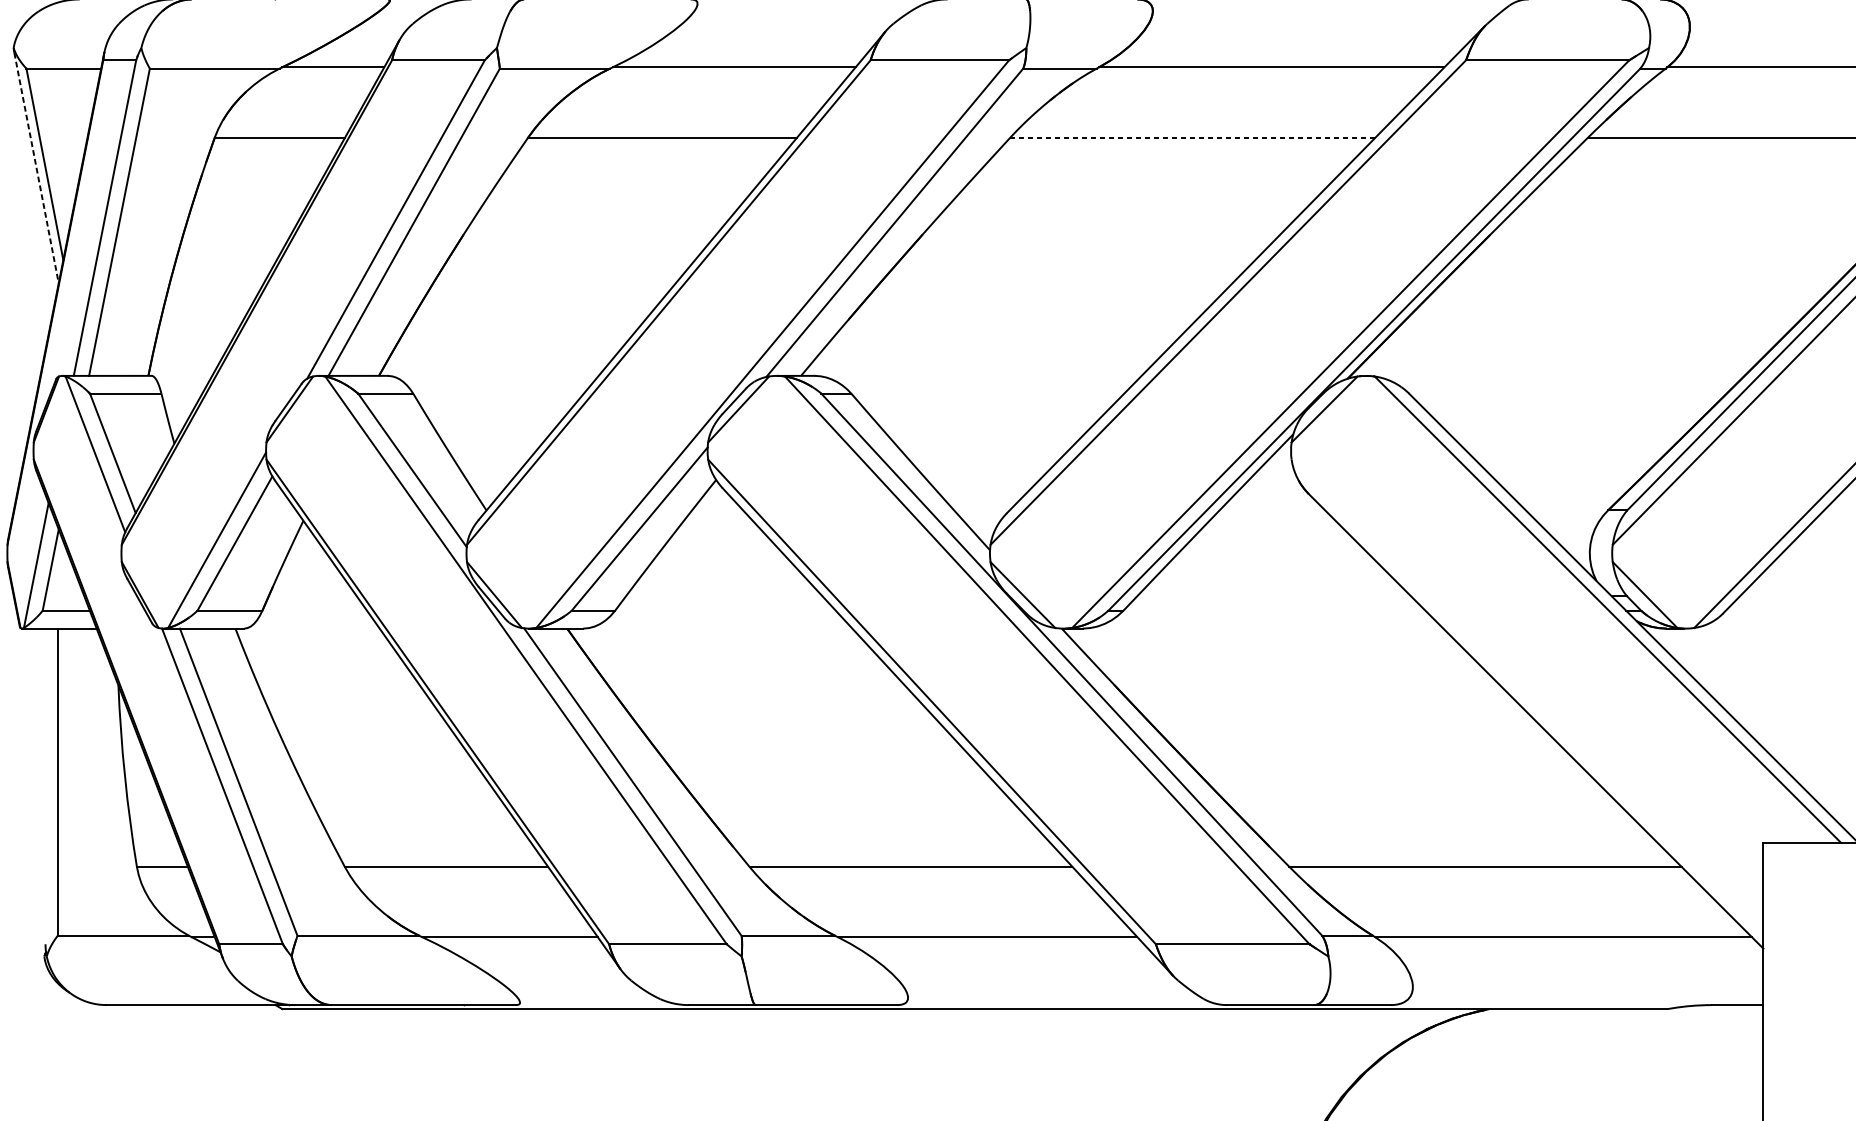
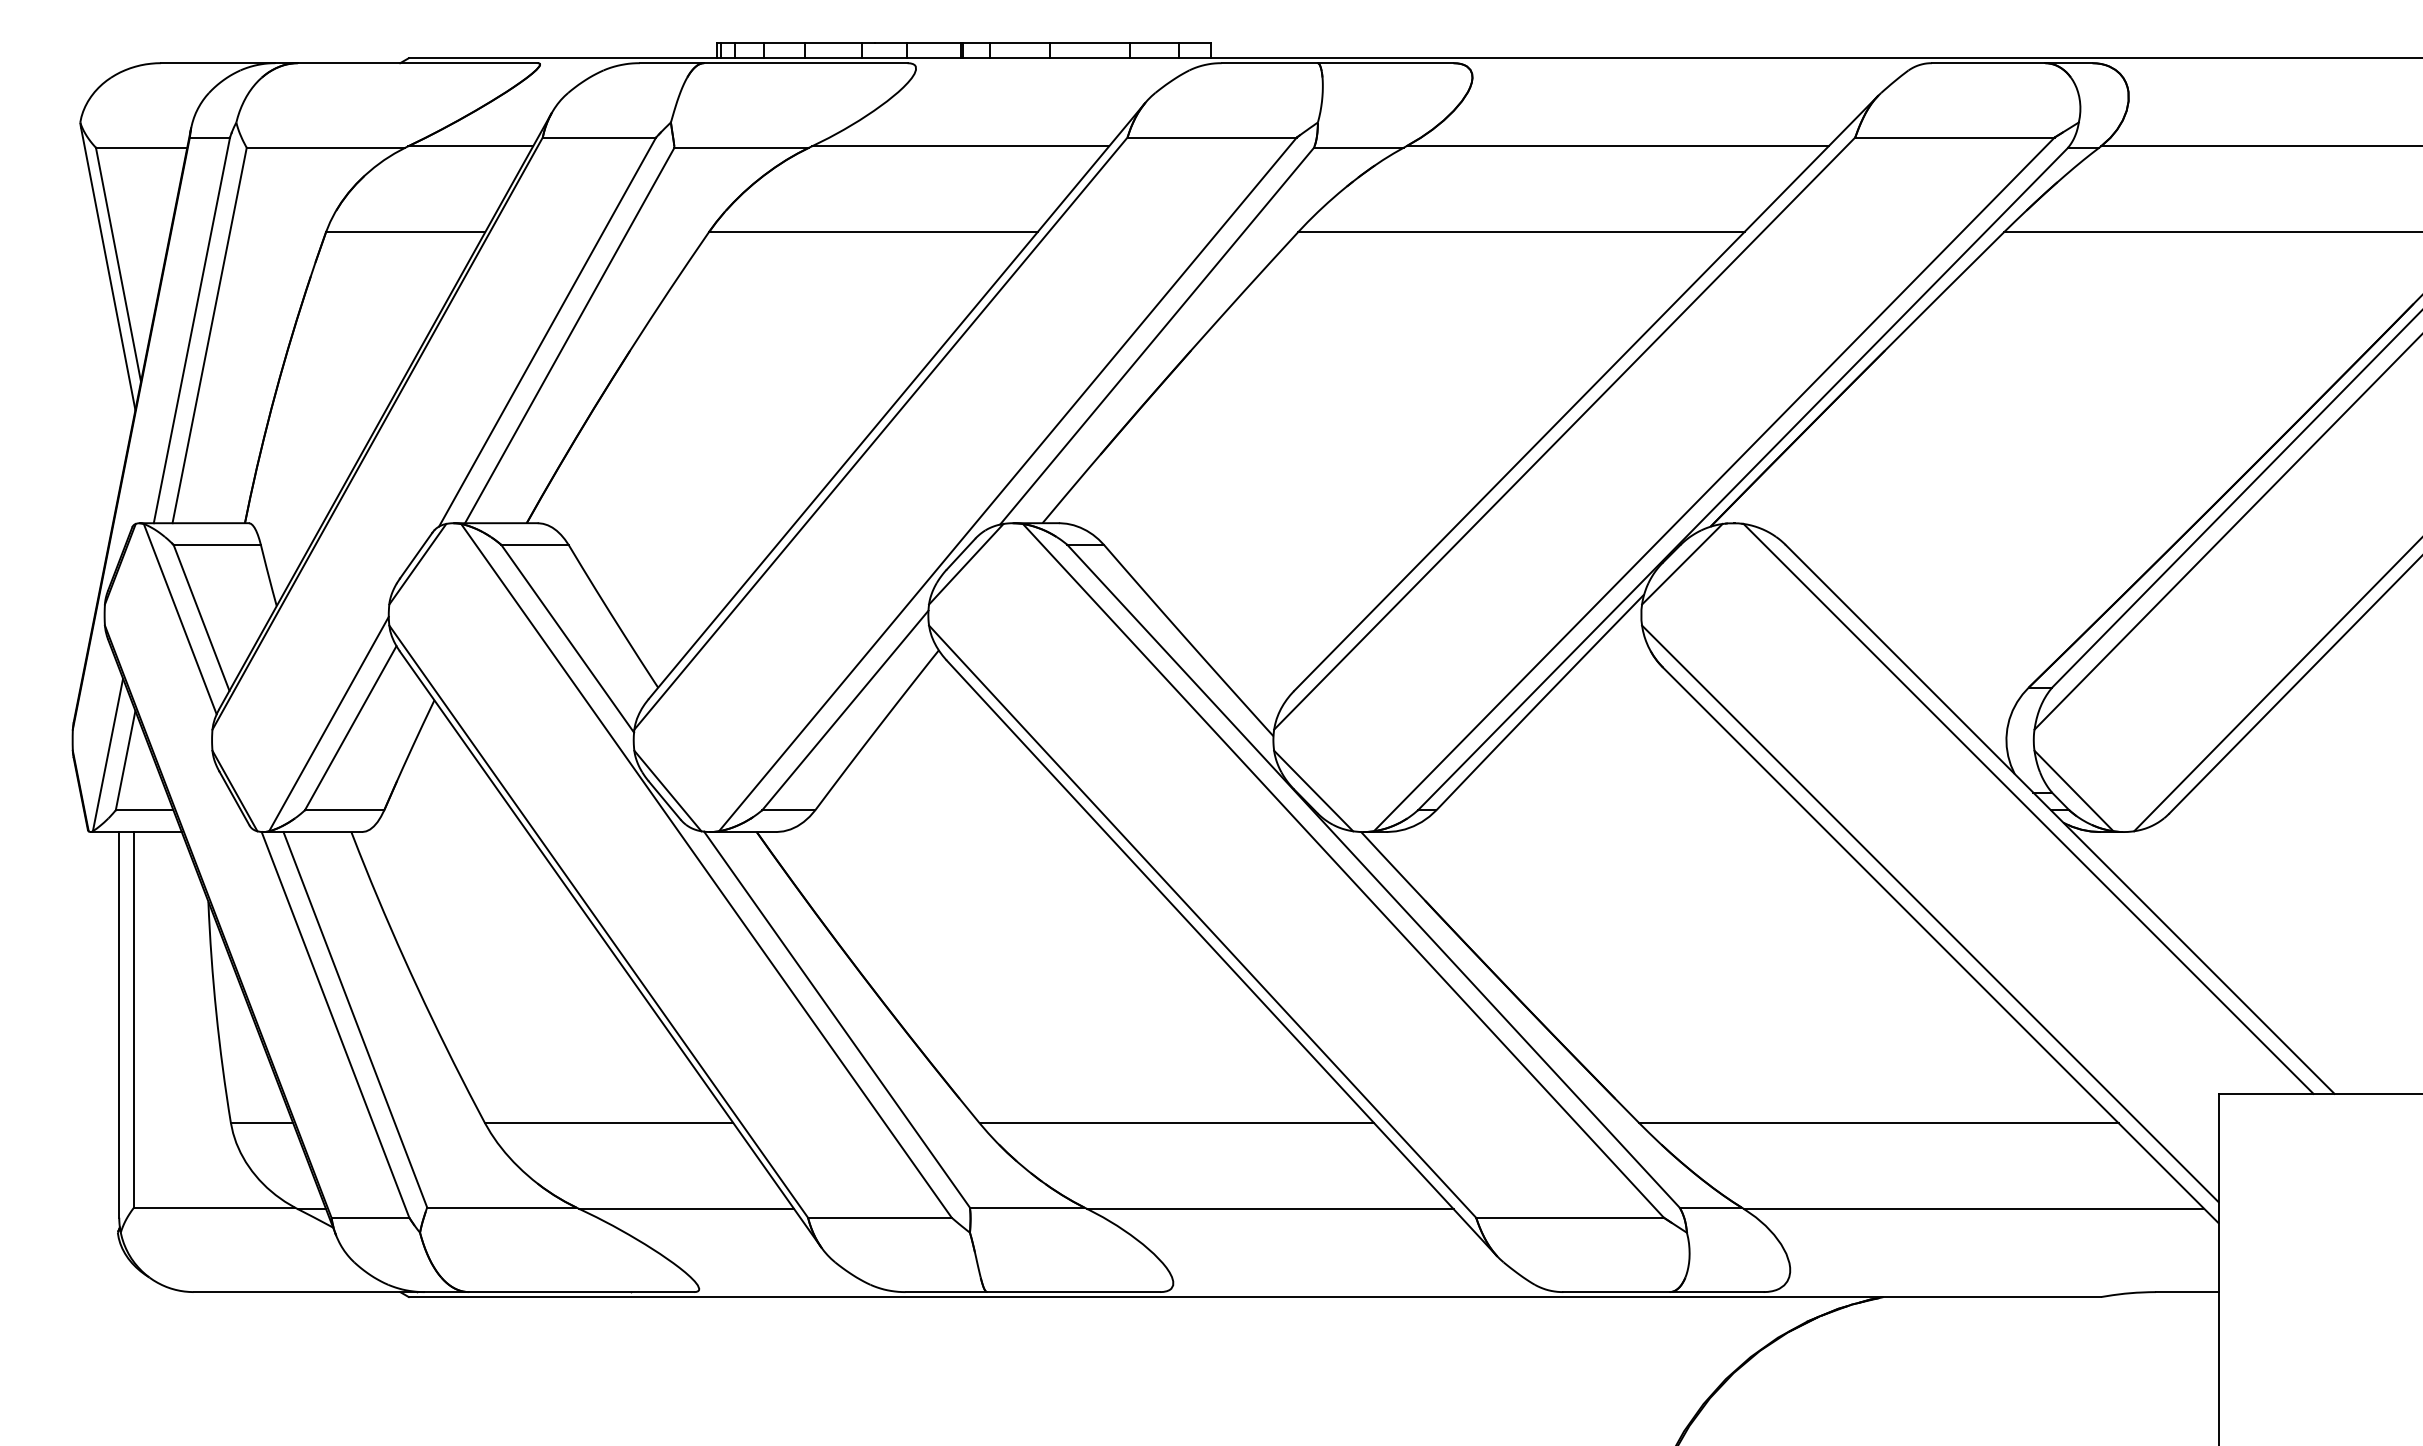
line: (1192, 138) -> (1520, 232), dashed -> solid
line: (36, 168) -> (108, 269), dashed -> solid
line: (1527, 695) -> (1930, 913), added
line: (45, 786) -> (119, 1024), added

